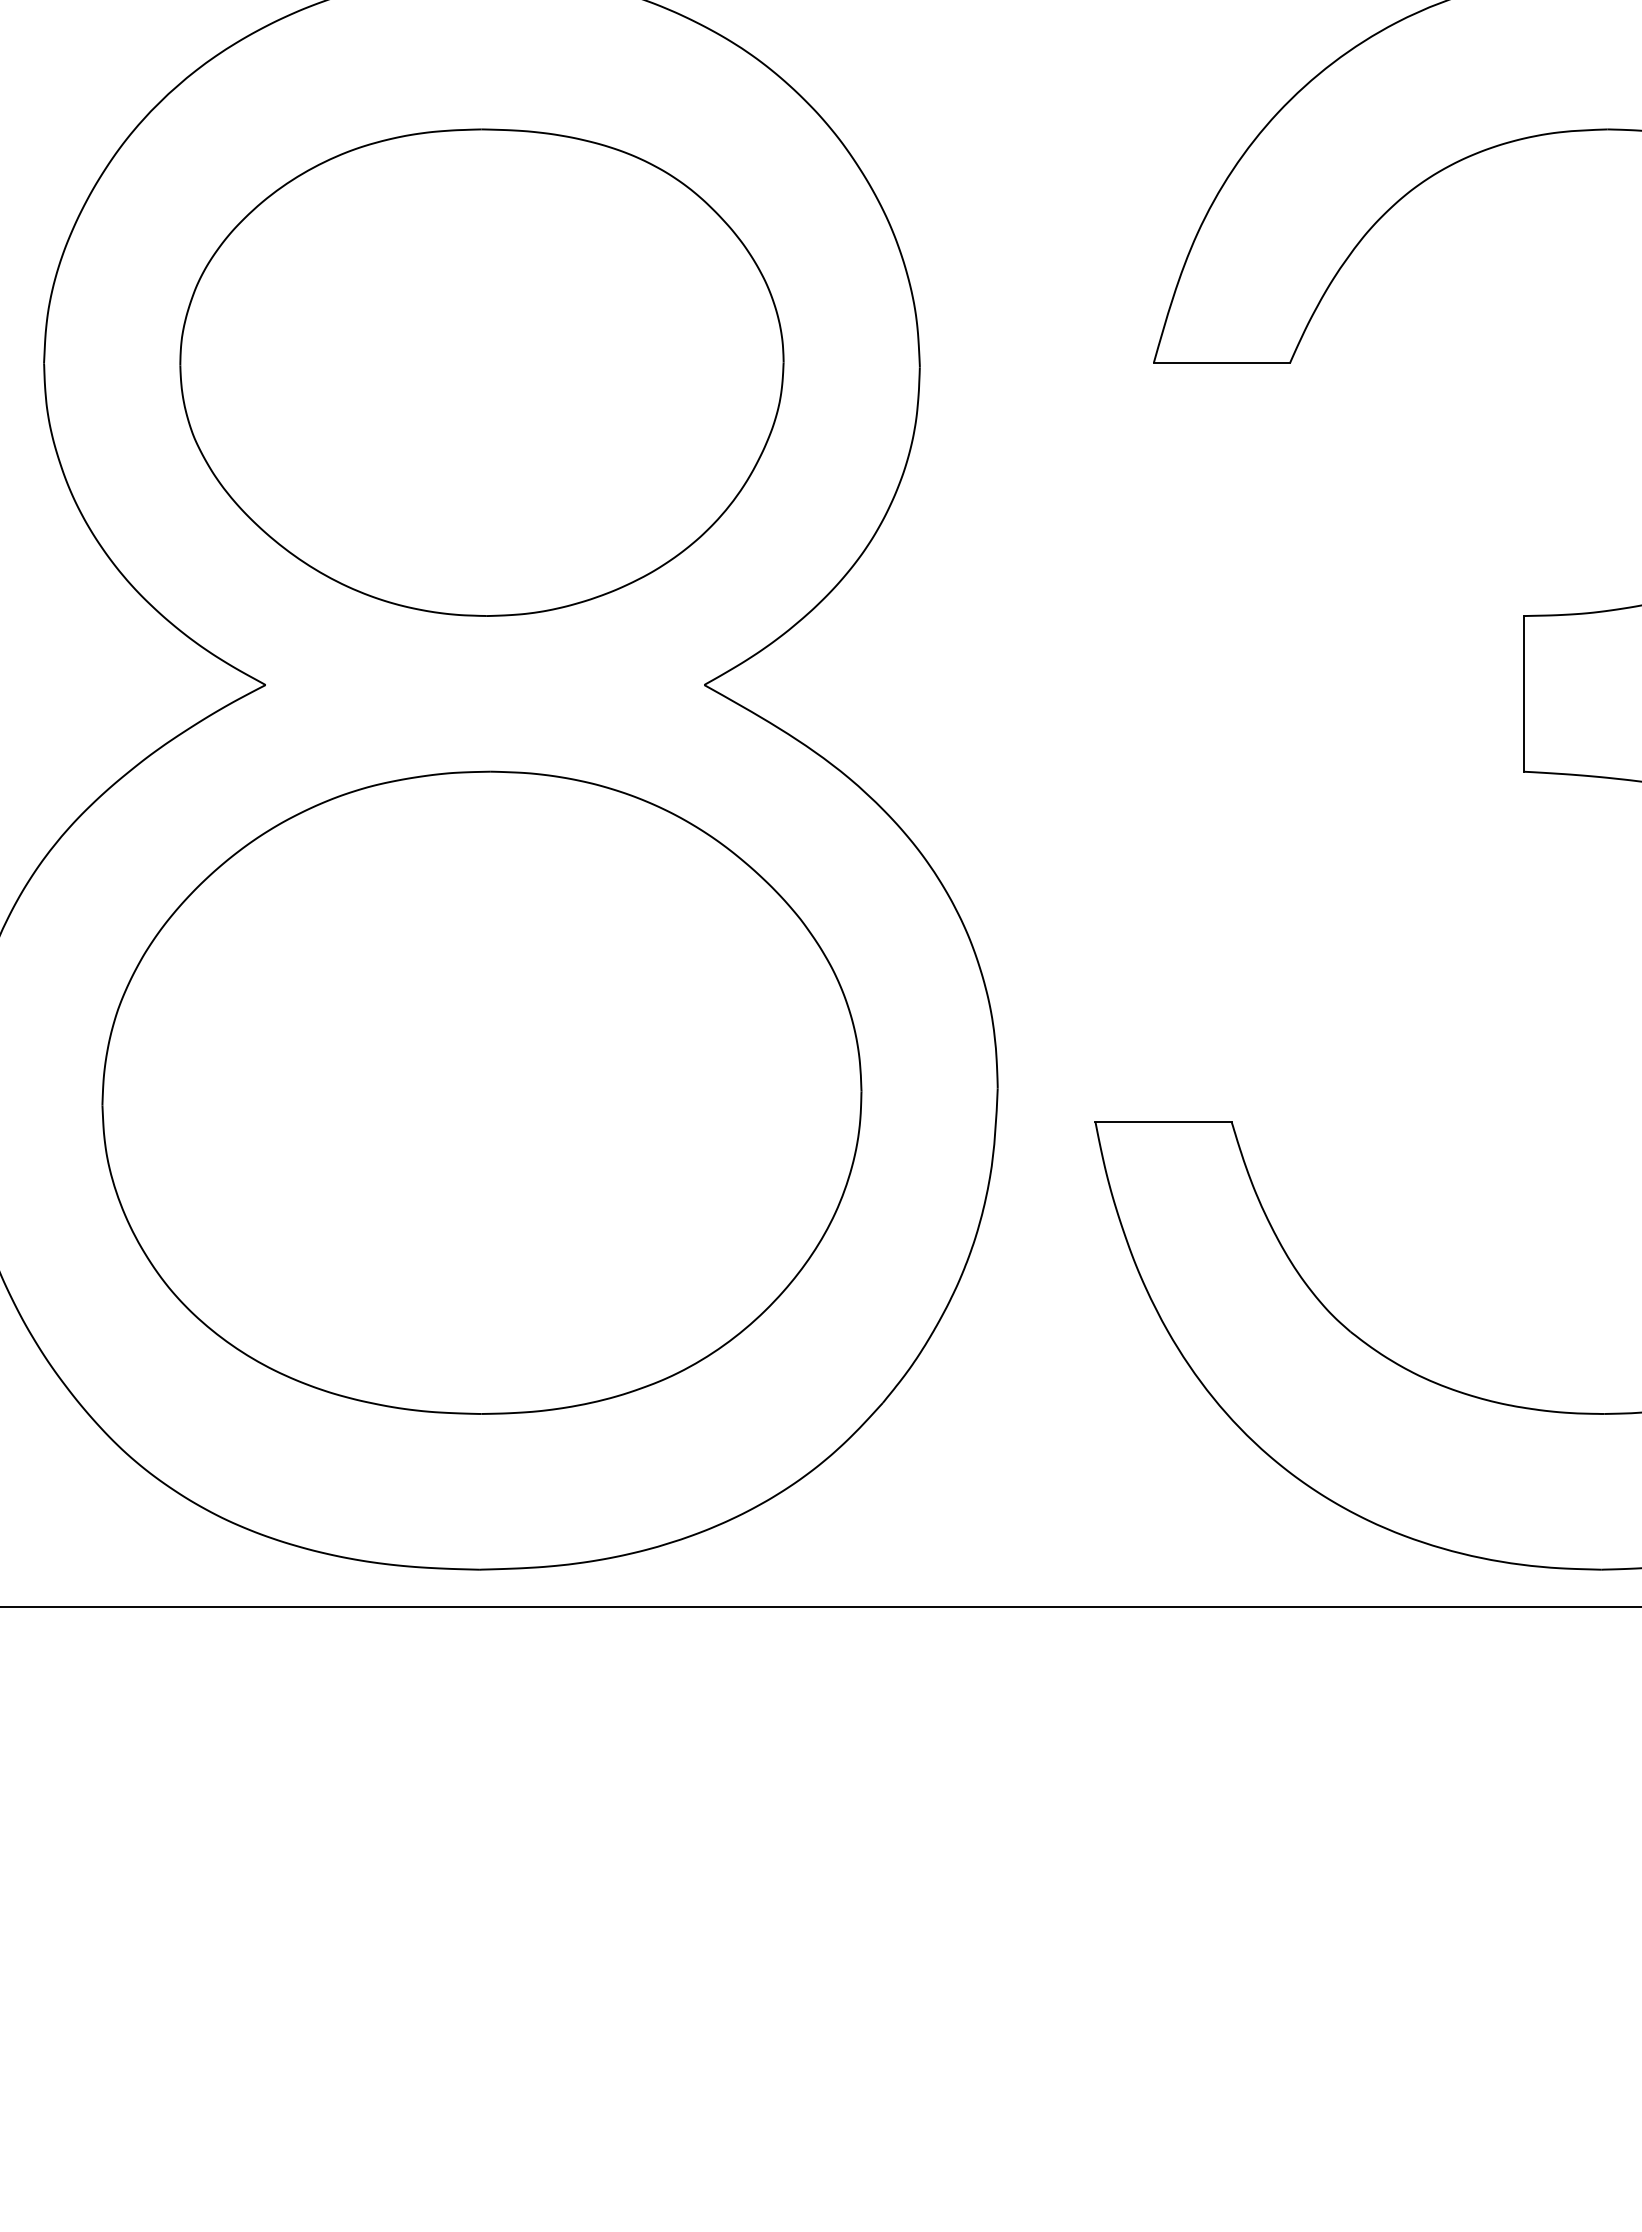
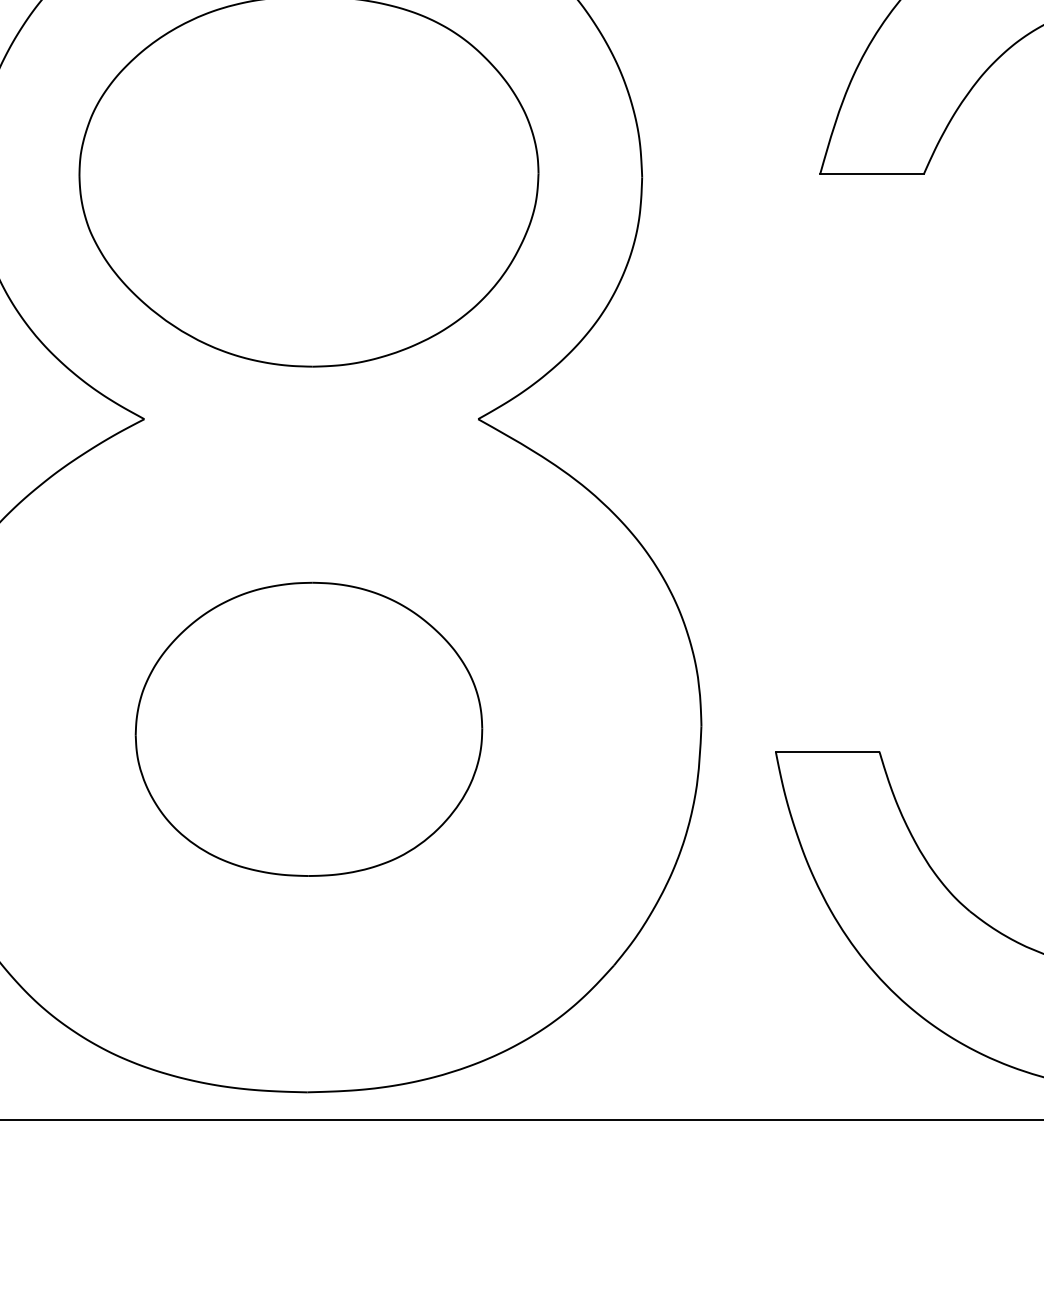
part: (481, 1092) -> (308, 729), size x0.6

